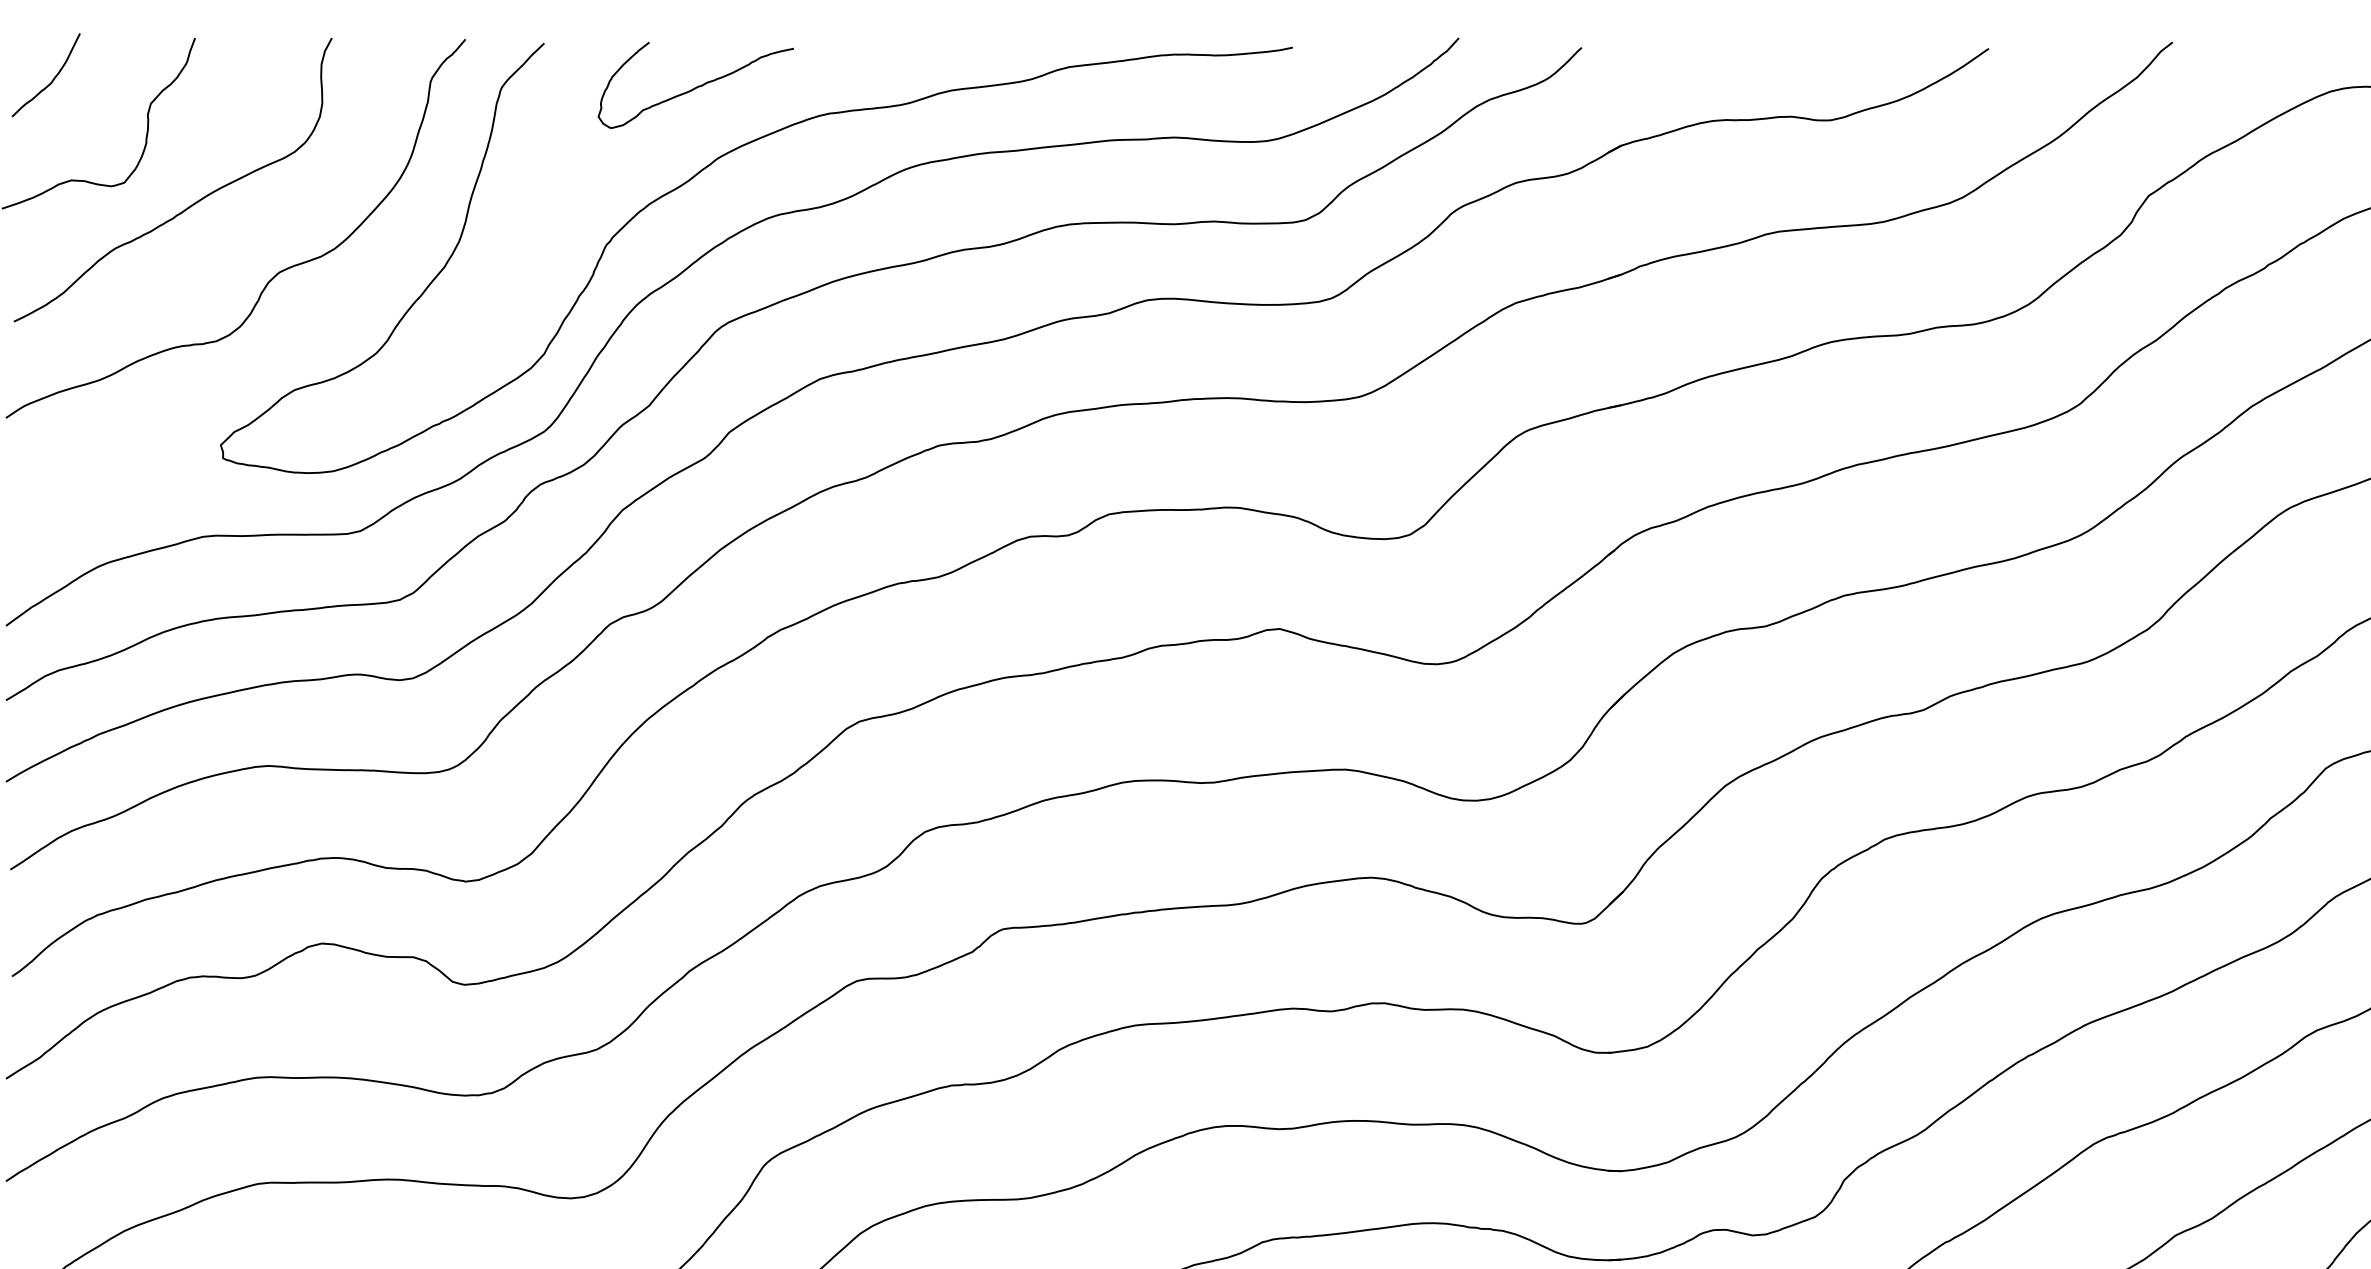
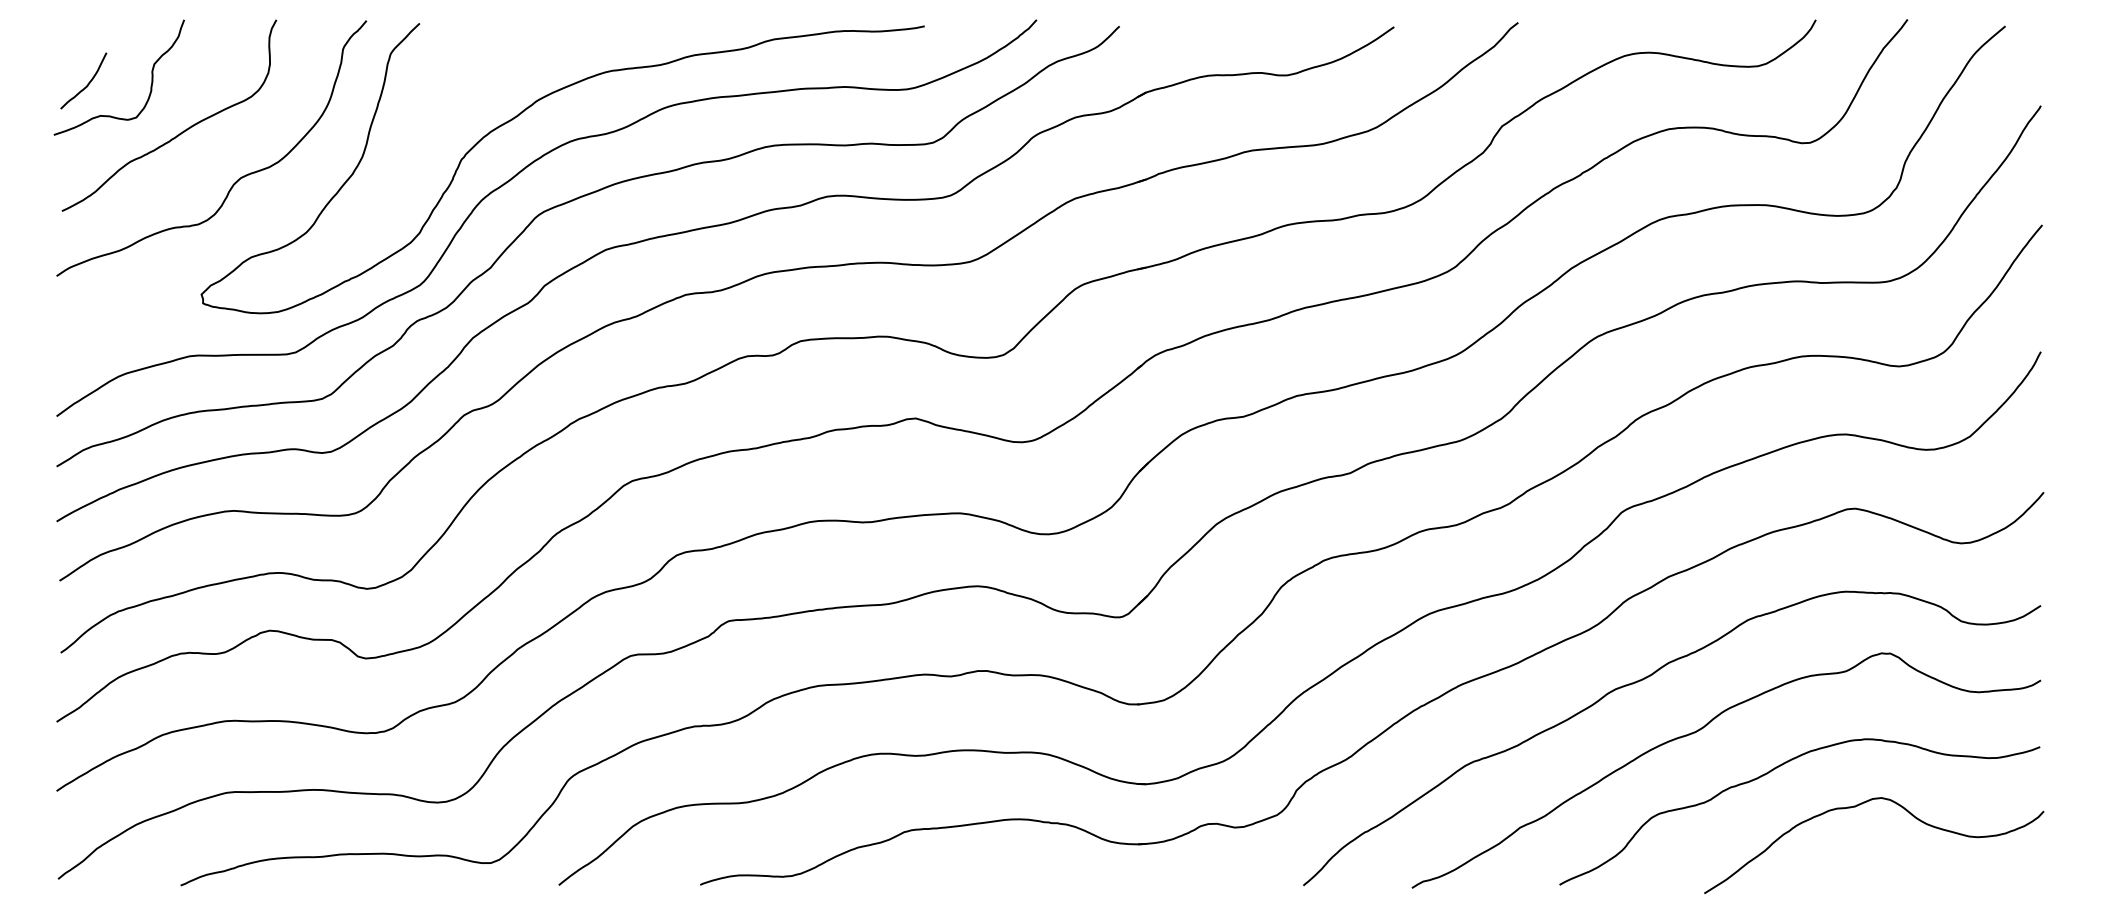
curve: (51, 79) -> (87, 83), moved
curve: (695, 86) -> (521, 52), removed

